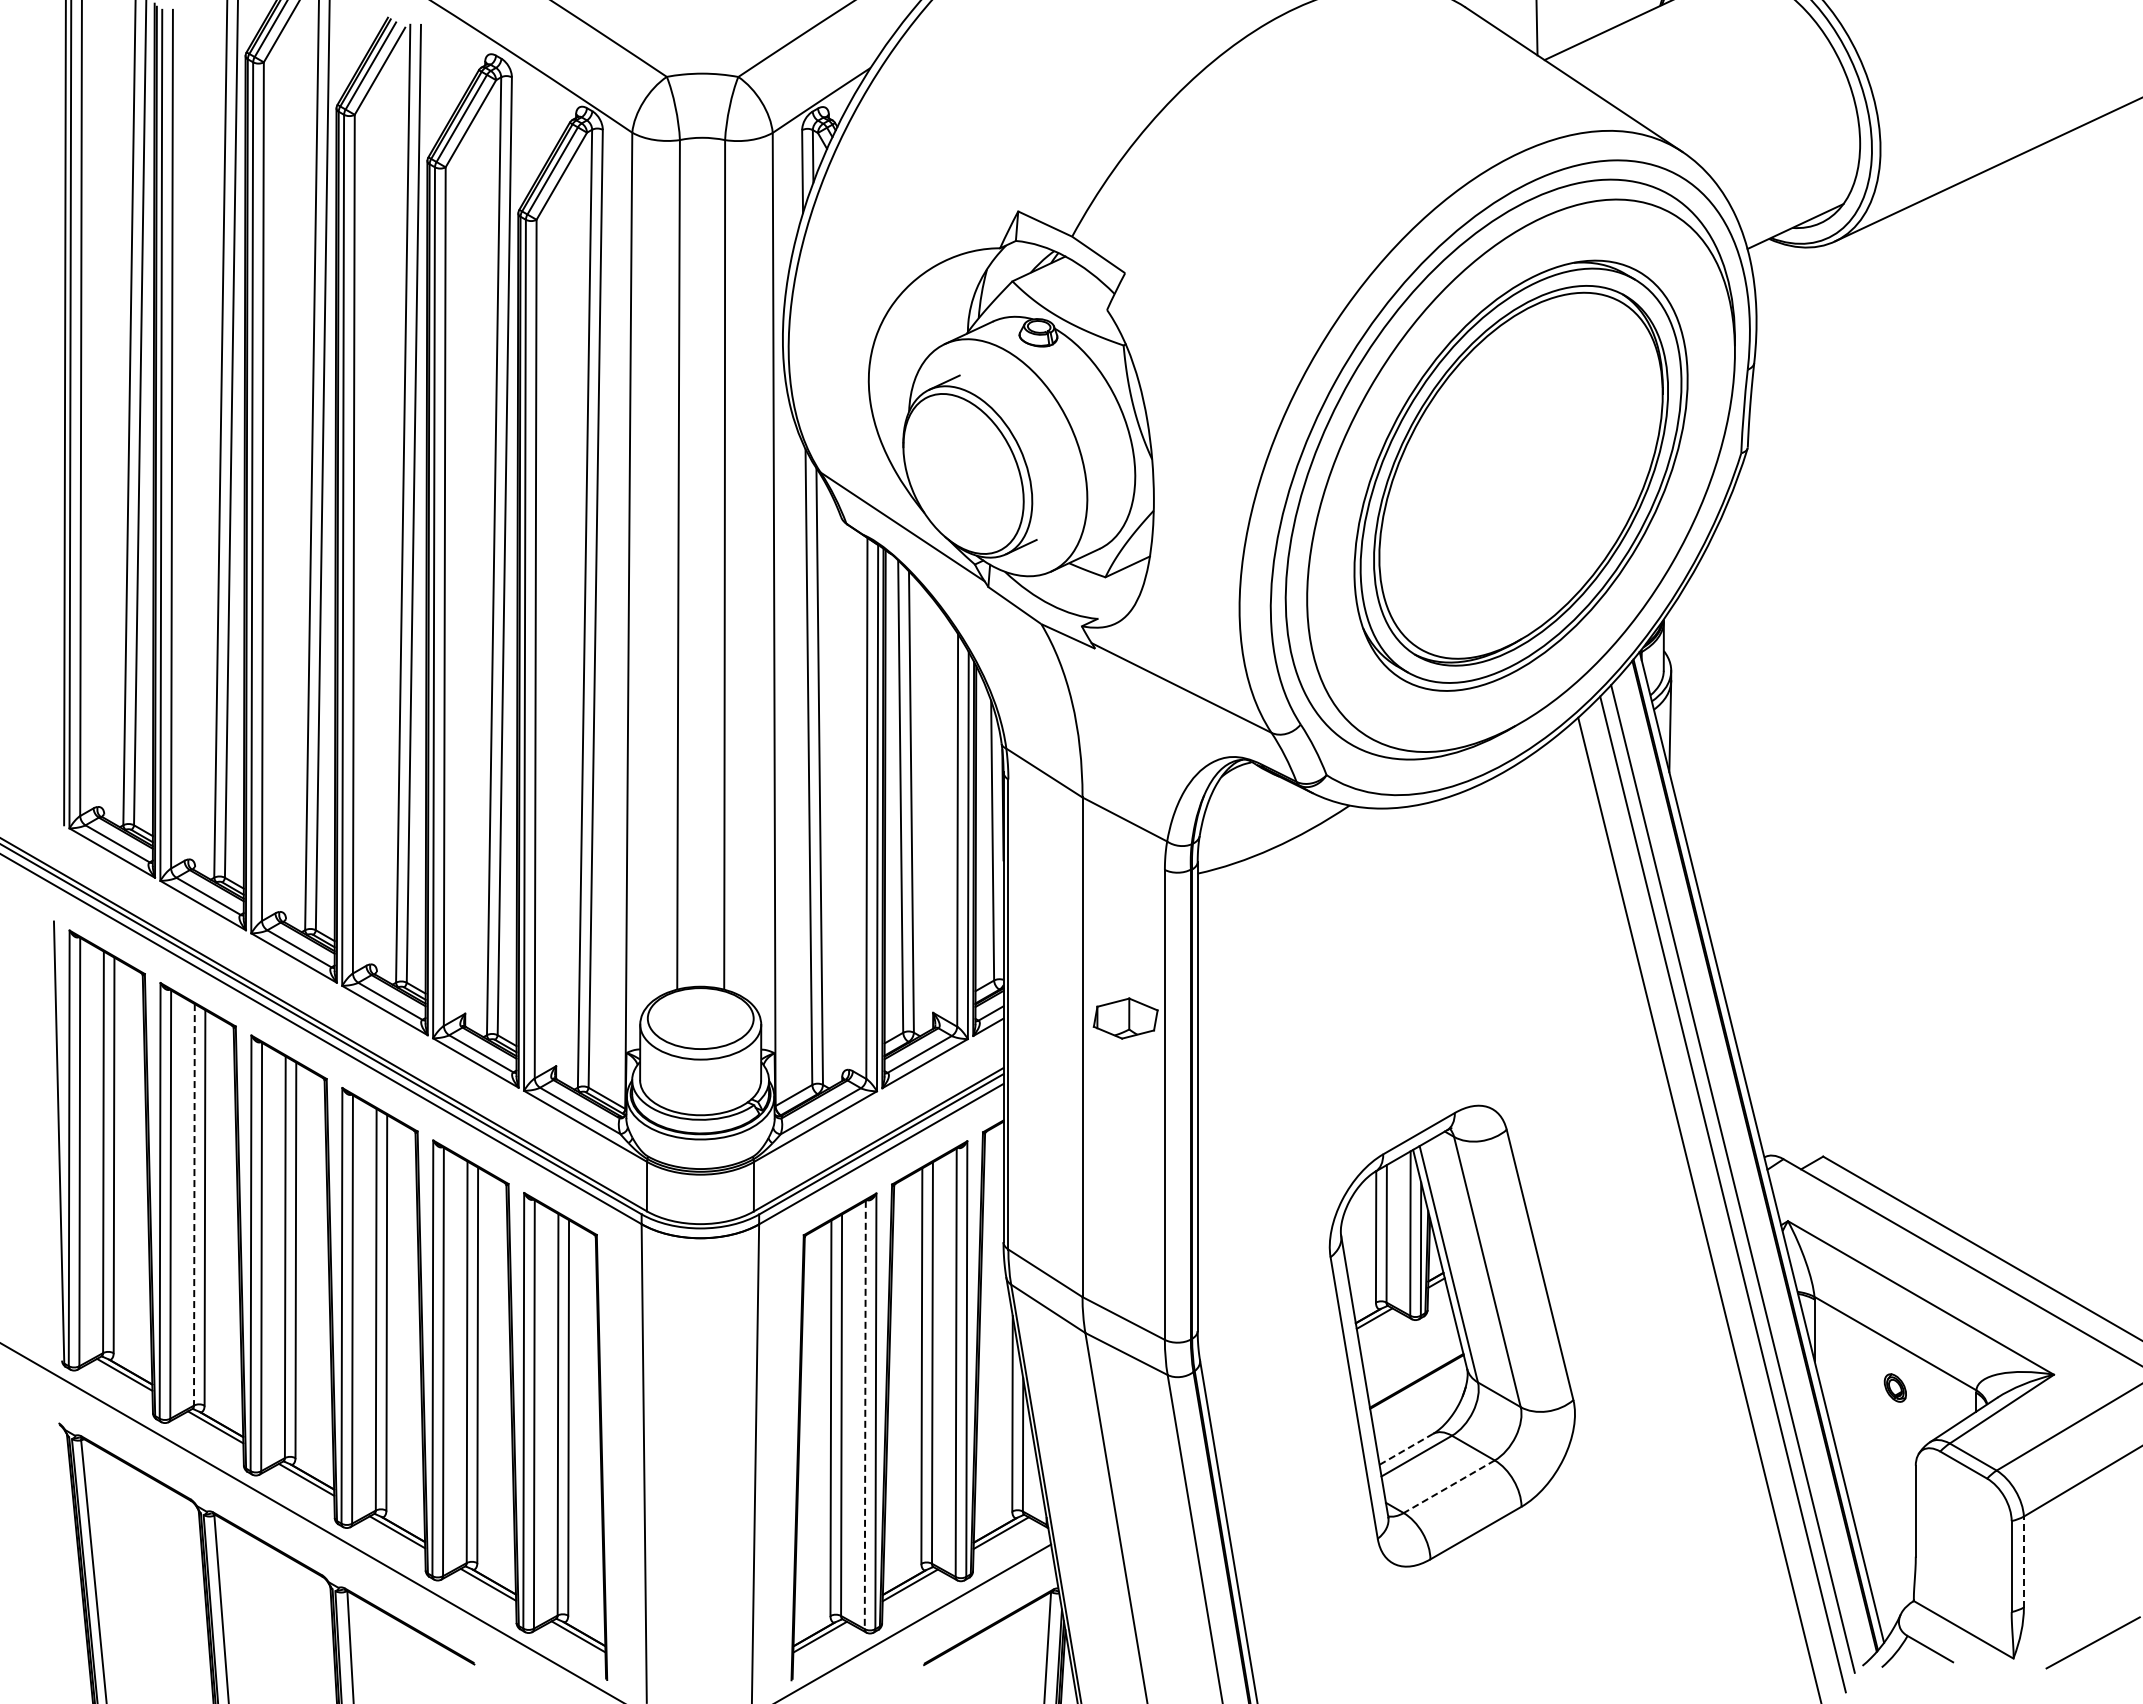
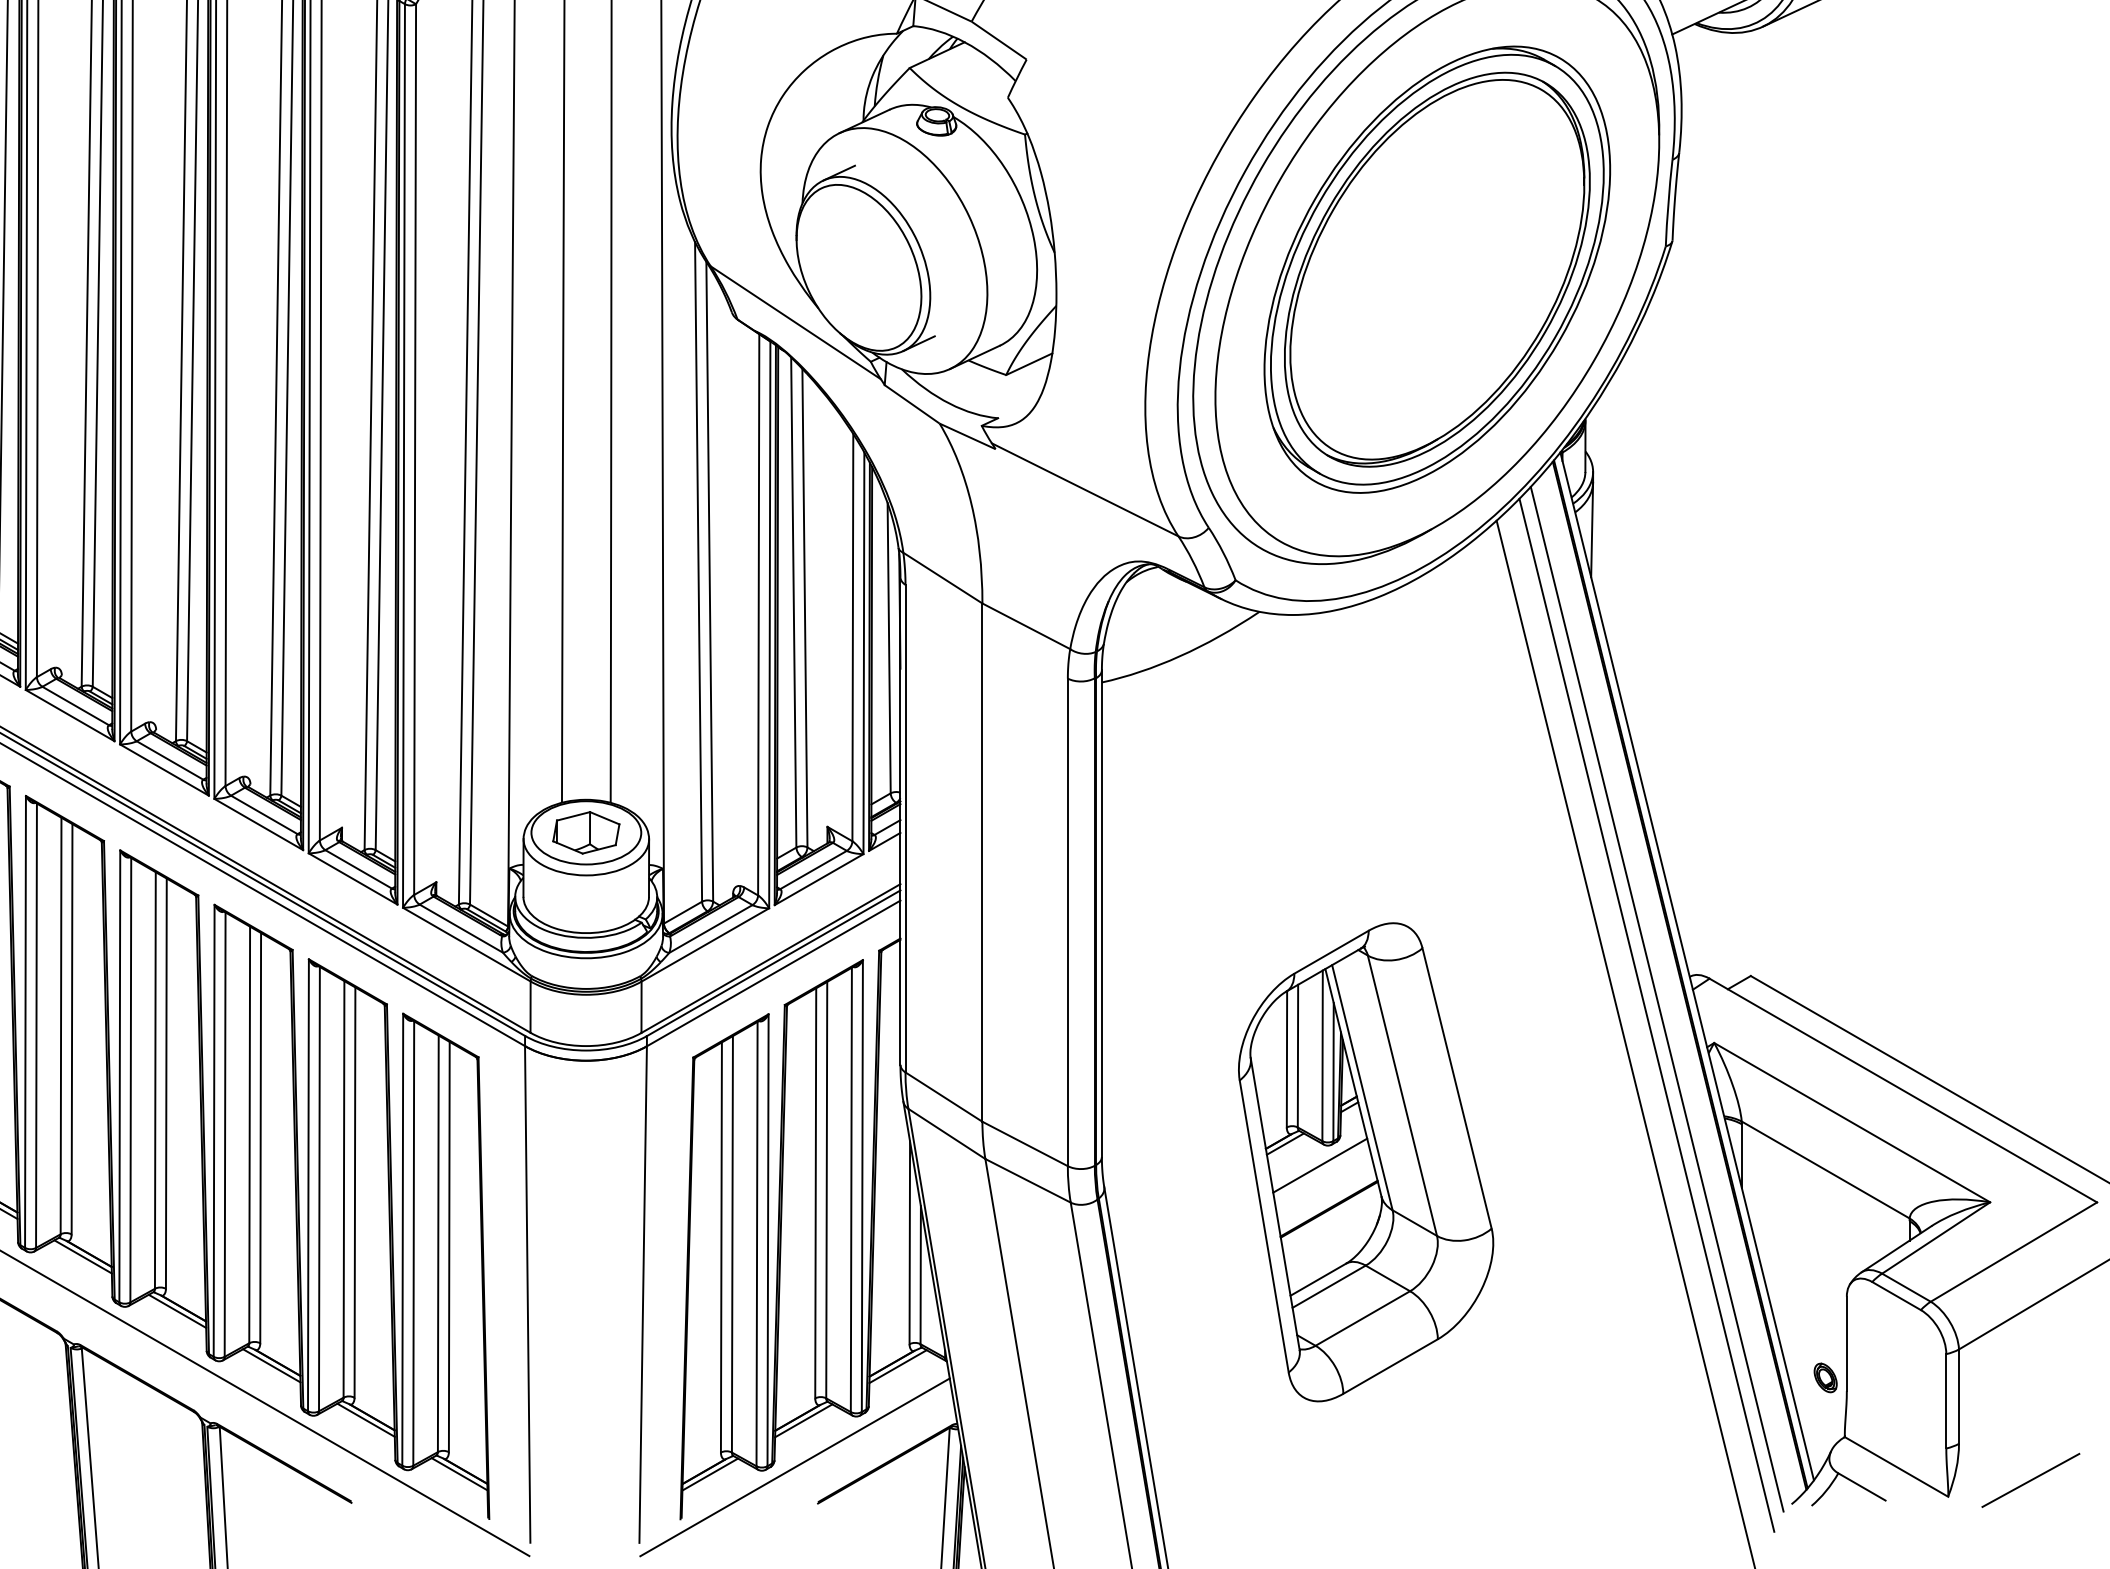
part: (1125, 1018) -> (586, 832), moved
line: (194, 1204) -> (61, 1025), dashed -> solid
line: (1407, 1339) -> (1319, 1165), added
part: (1894, 1387) -> (1824, 1377), moved
line: (865, 1415) -> (757, 1244), dashed -> solid
line: (1406, 1449) -> (1318, 1279), dashed -> solid
line: (1449, 1486) -> (1363, 1318), dashed -> solid
line: (2023, 1561) -> (1958, 1396), dashed -> solid

